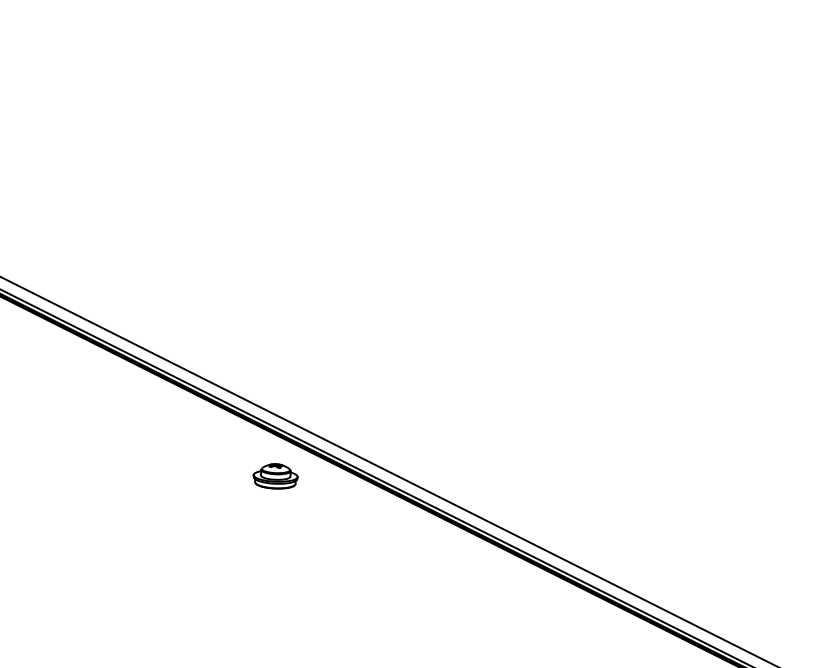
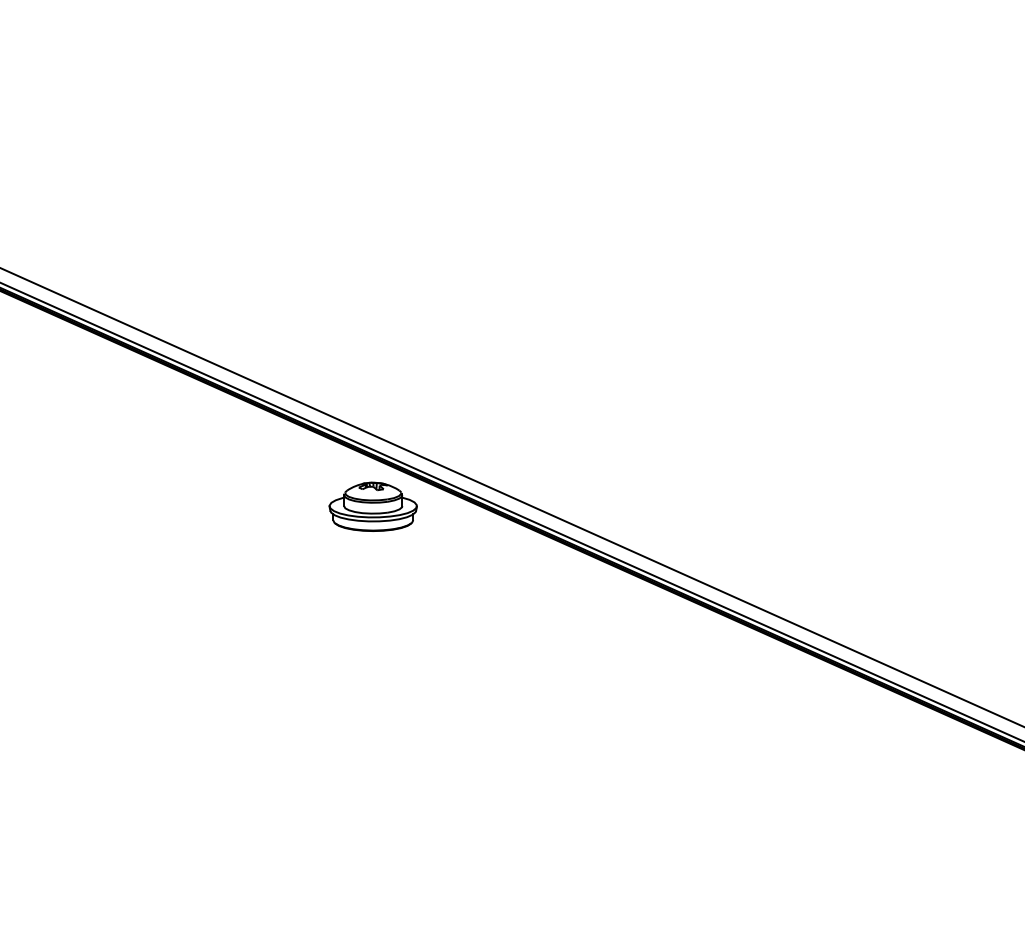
part: (275, 476) -> (372, 506), size x1.67

